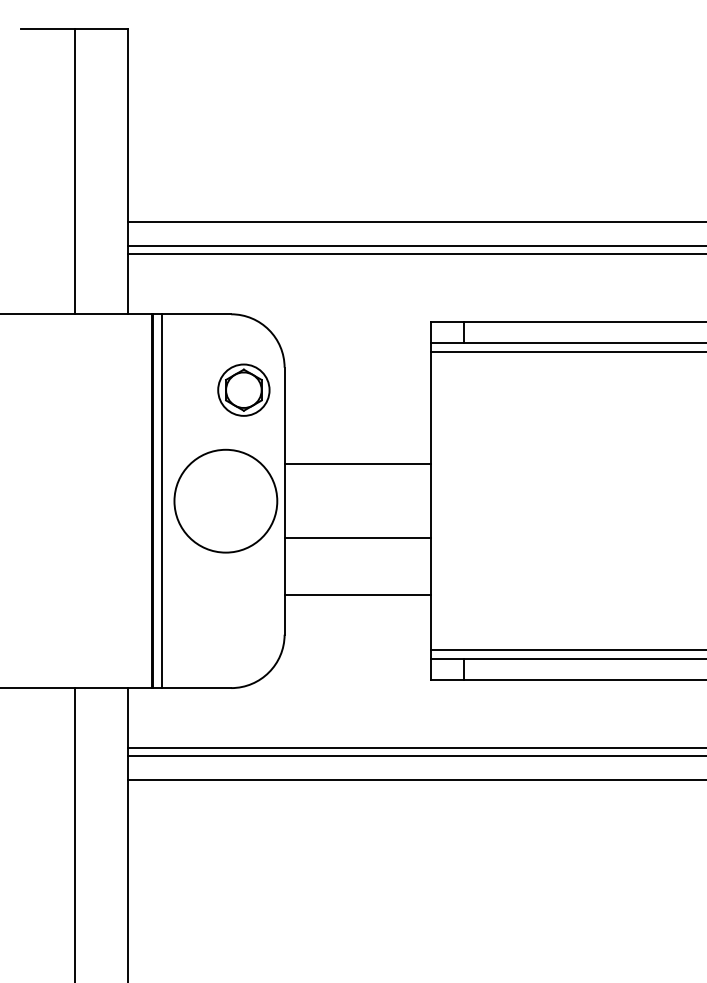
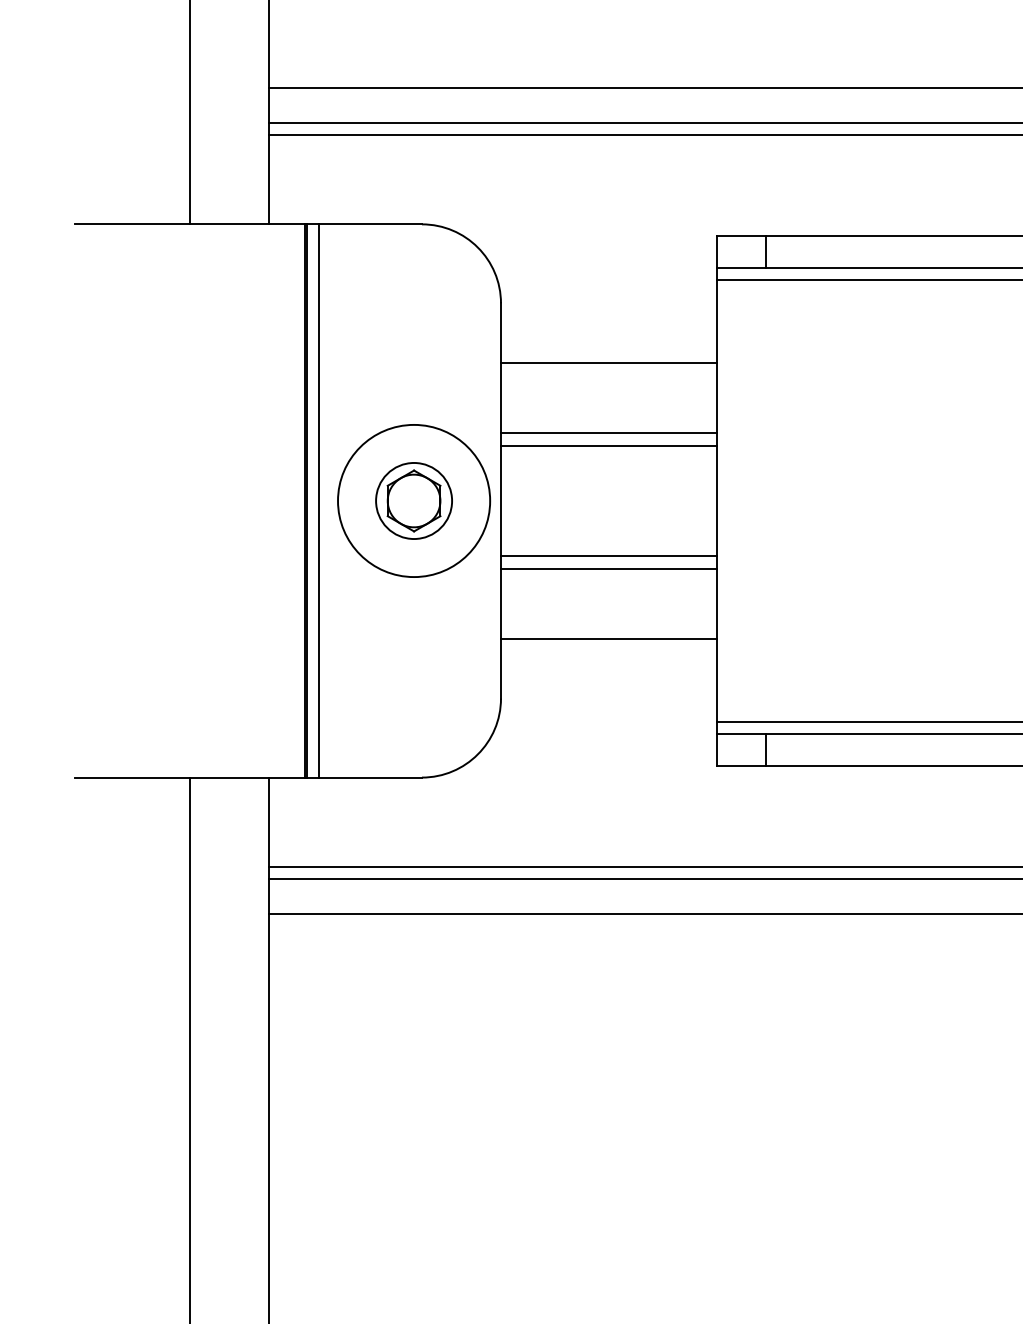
part: (243, 389) -> (413, 499), moved
line: (357, 407) -> (608, 362), added
line: (357, 455) -> (608, 433), added
line: (357, 547) -> (608, 569), added

